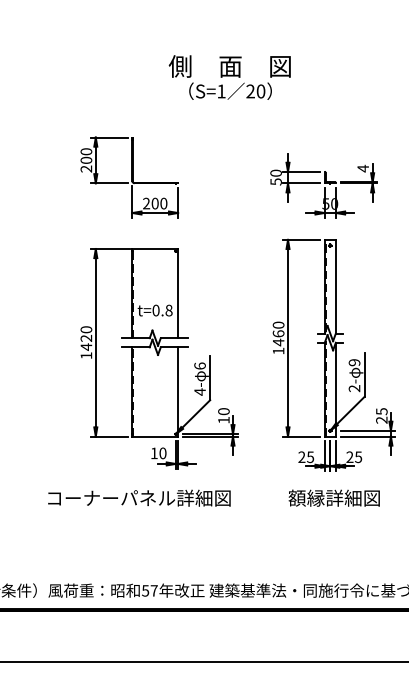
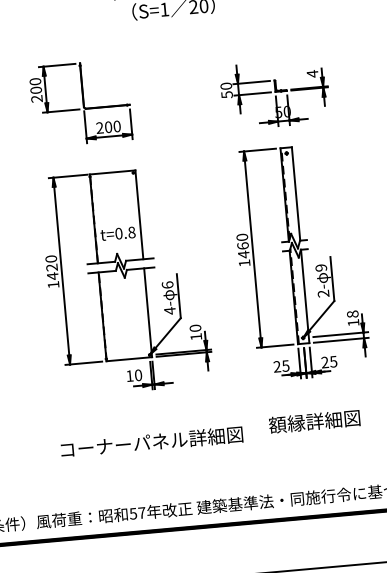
text: (381, 415) -> (352, 318), 25 -> 18
text: (139, 497) -> (151, 441), moved
text: (333, 497) -> (313, 421), moved

